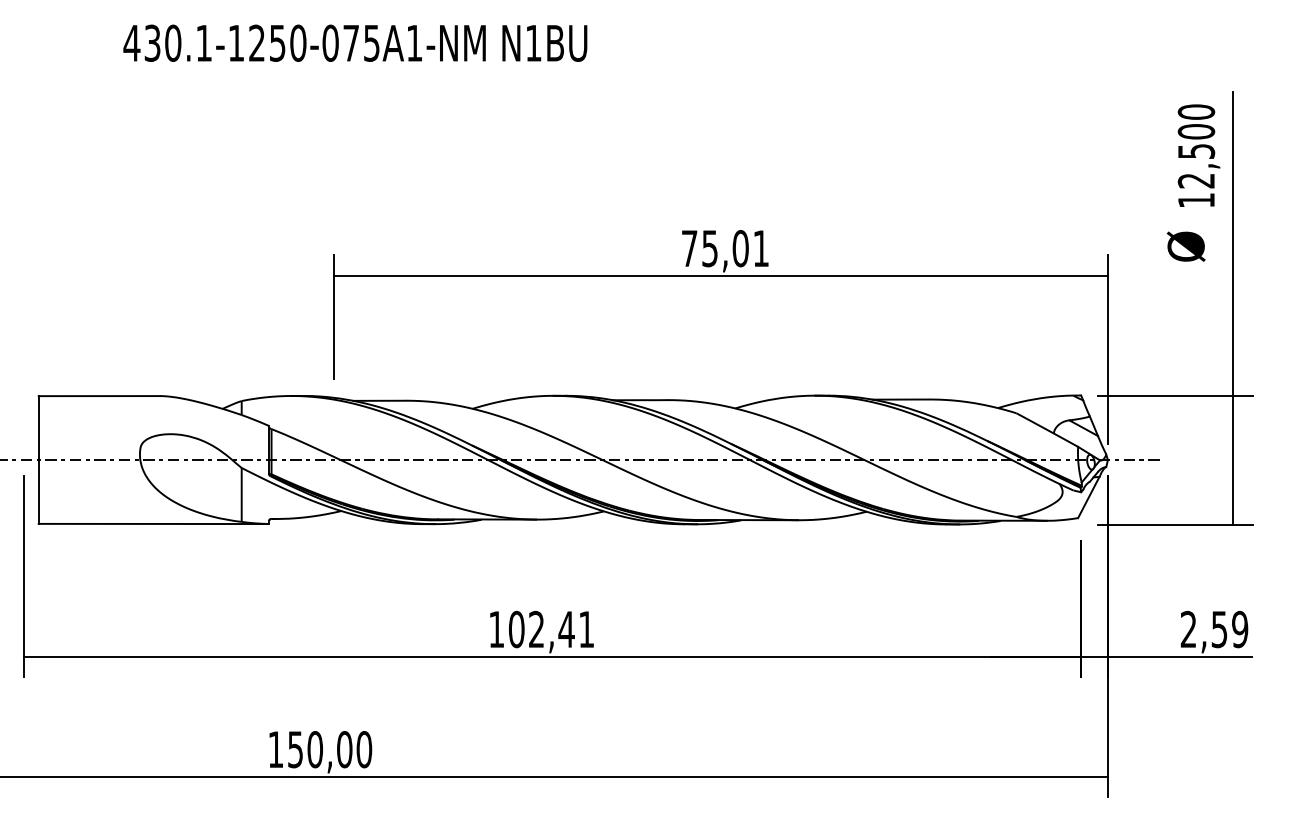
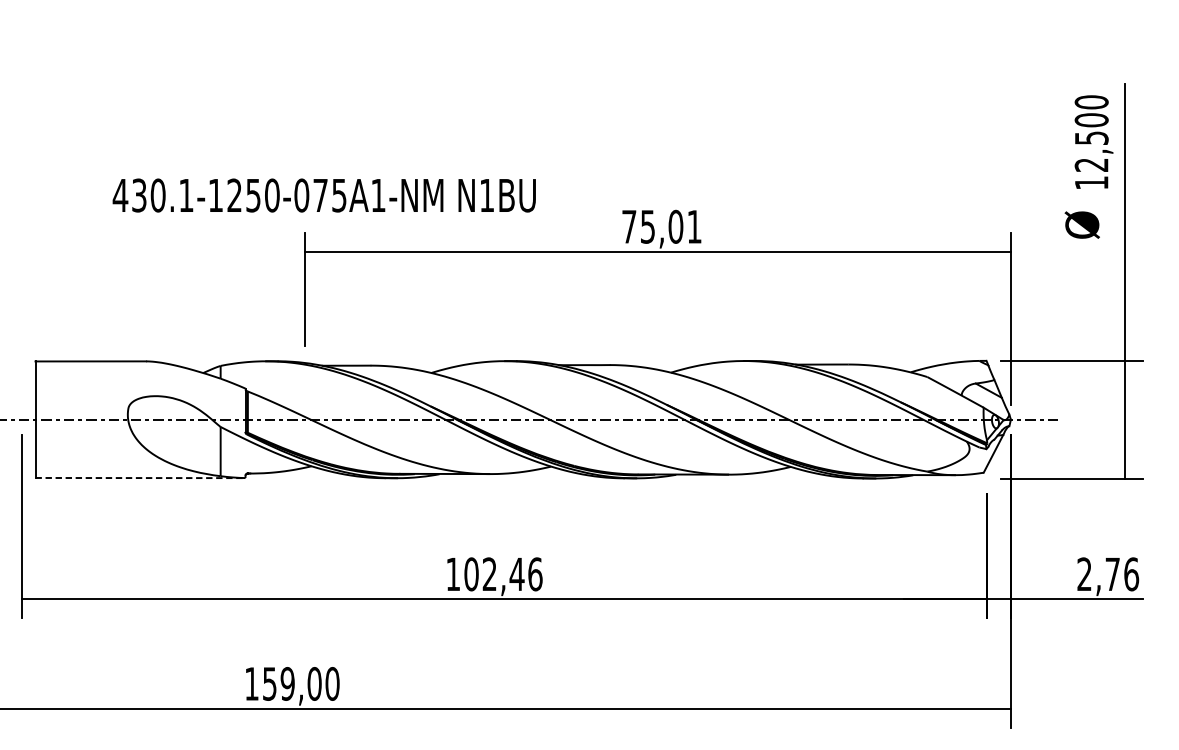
text: (355, 42) -> (324, 194), moved
line: (154, 523) -> (141, 477), solid -> dashed
text: (586, 629) -> (535, 574), 102,41 -> 102,46
text: (1229, 629) -> (1121, 574), 2,59 -> 2,76
text: (315, 749) -> (287, 683), 150,00 -> 159,00

